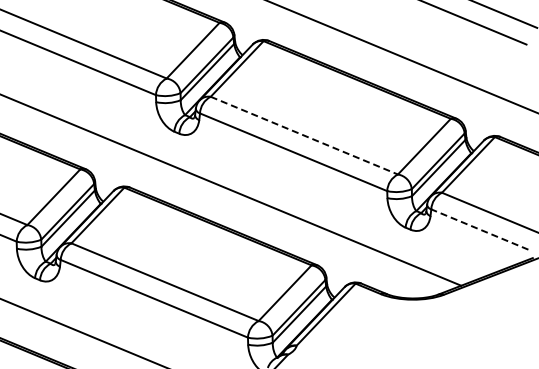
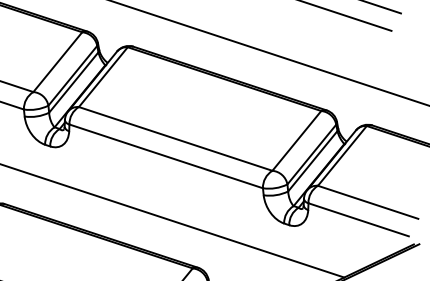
line: (304, 135) -> (175, 138), dashed -> solid
line: (479, 229) -> (358, 219), dashed -> solid

